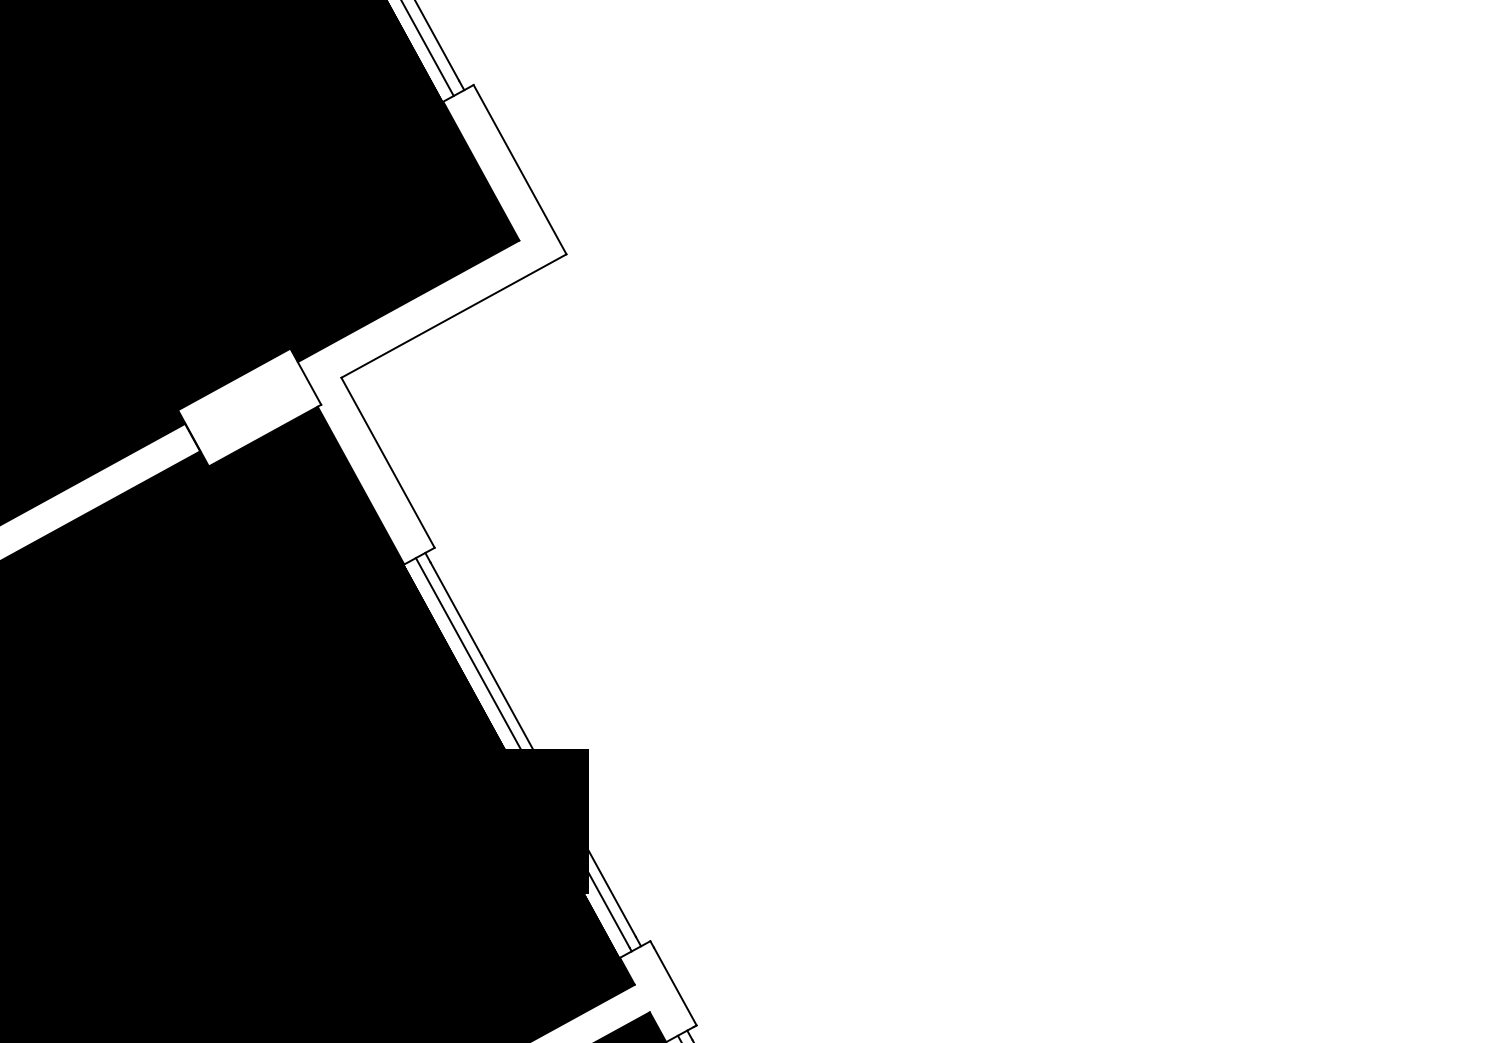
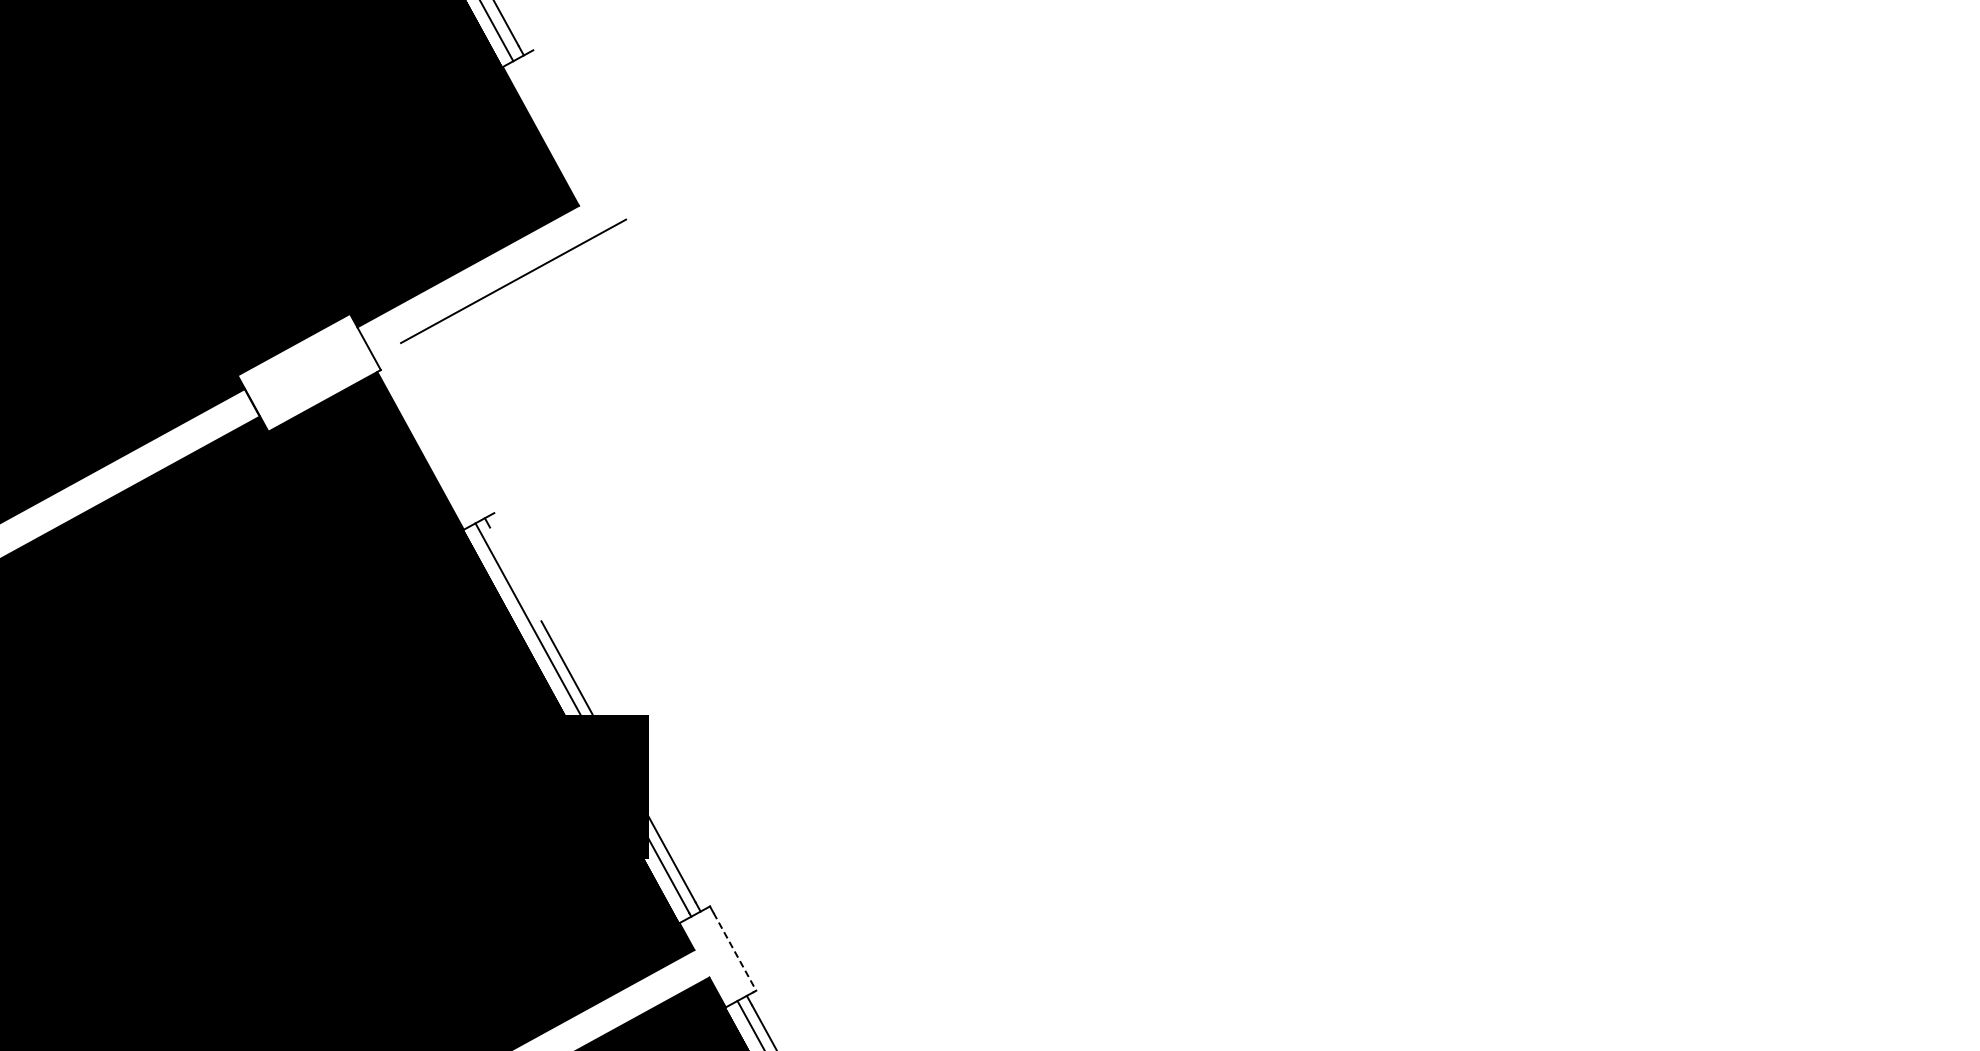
line: (519, 169) -> (579, 134), removed
line: (387, 463) -> (447, 428), removed
line: (455, 609) -> (515, 574), removed
line: (675, 987) -> (735, 952), solid -> dashed

